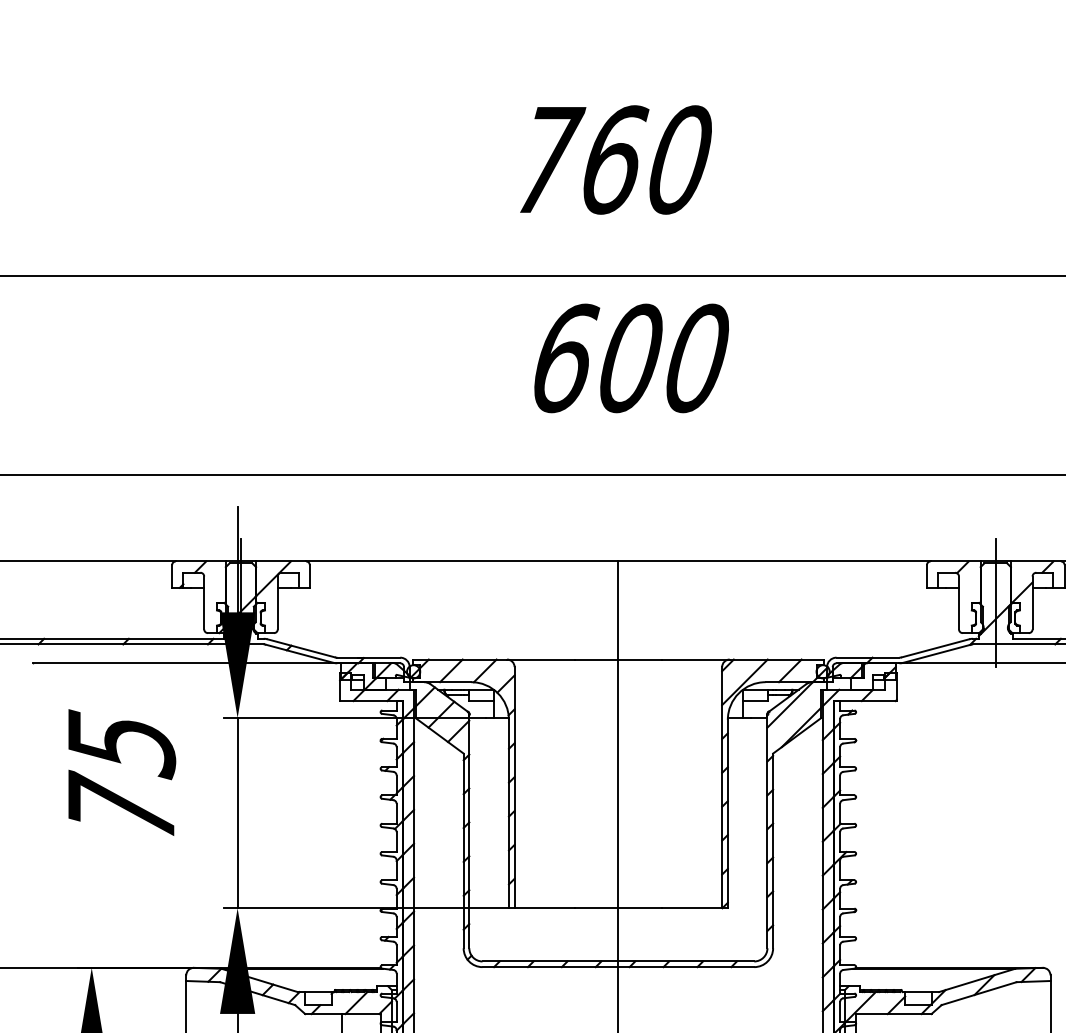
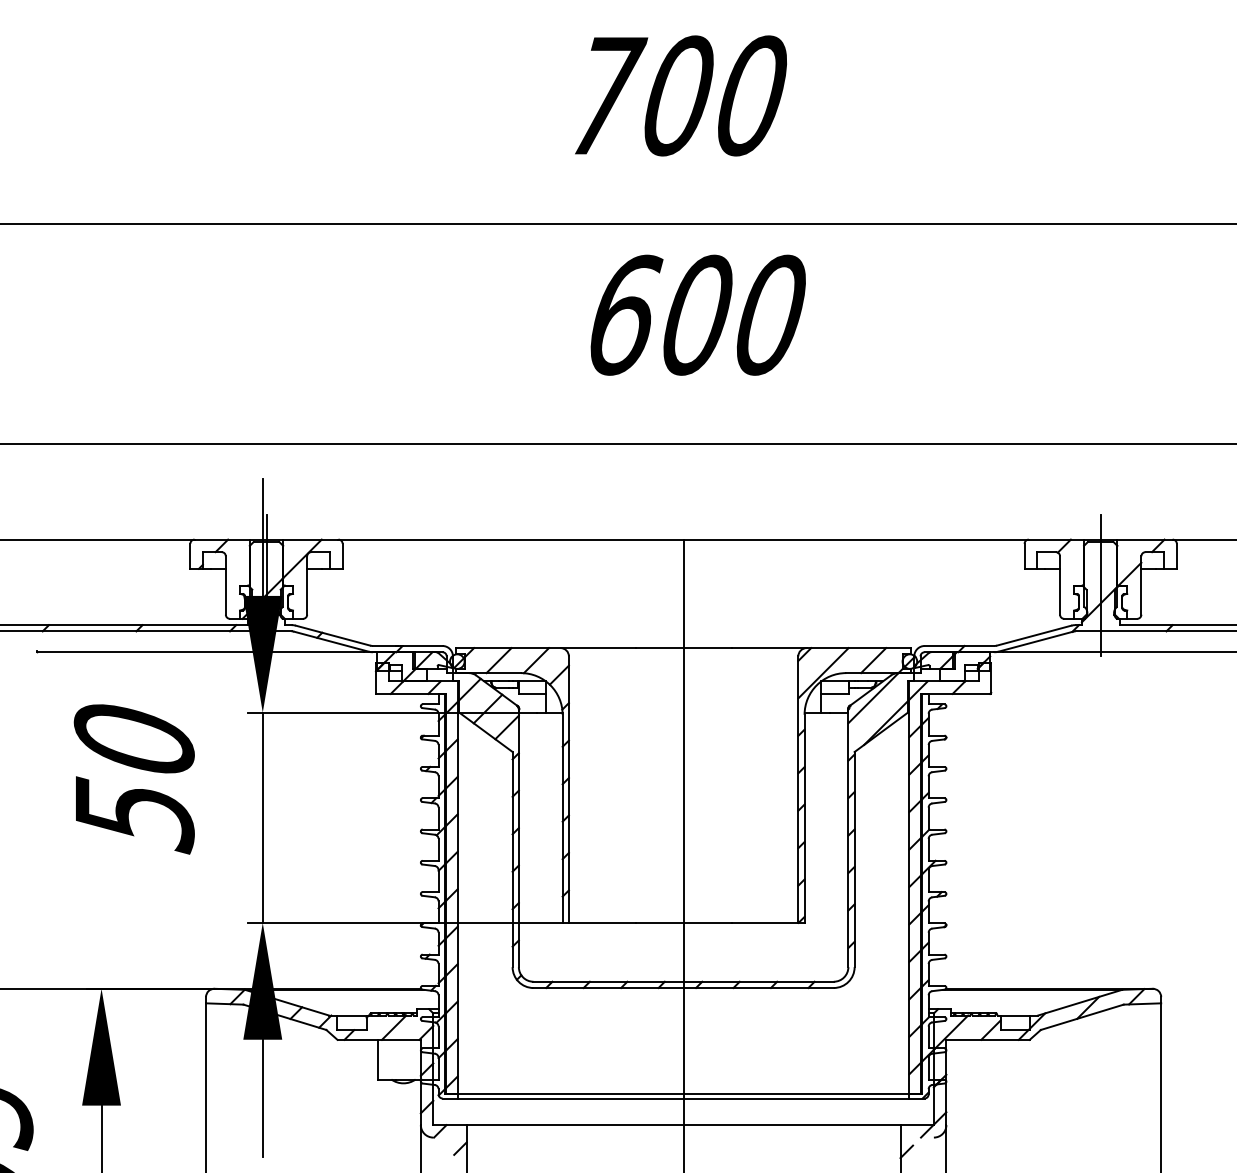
text: (615, 159) -> (680, 95), 760 -> 700
text: (120, 777) -> (133, 778), 75 -> 50

